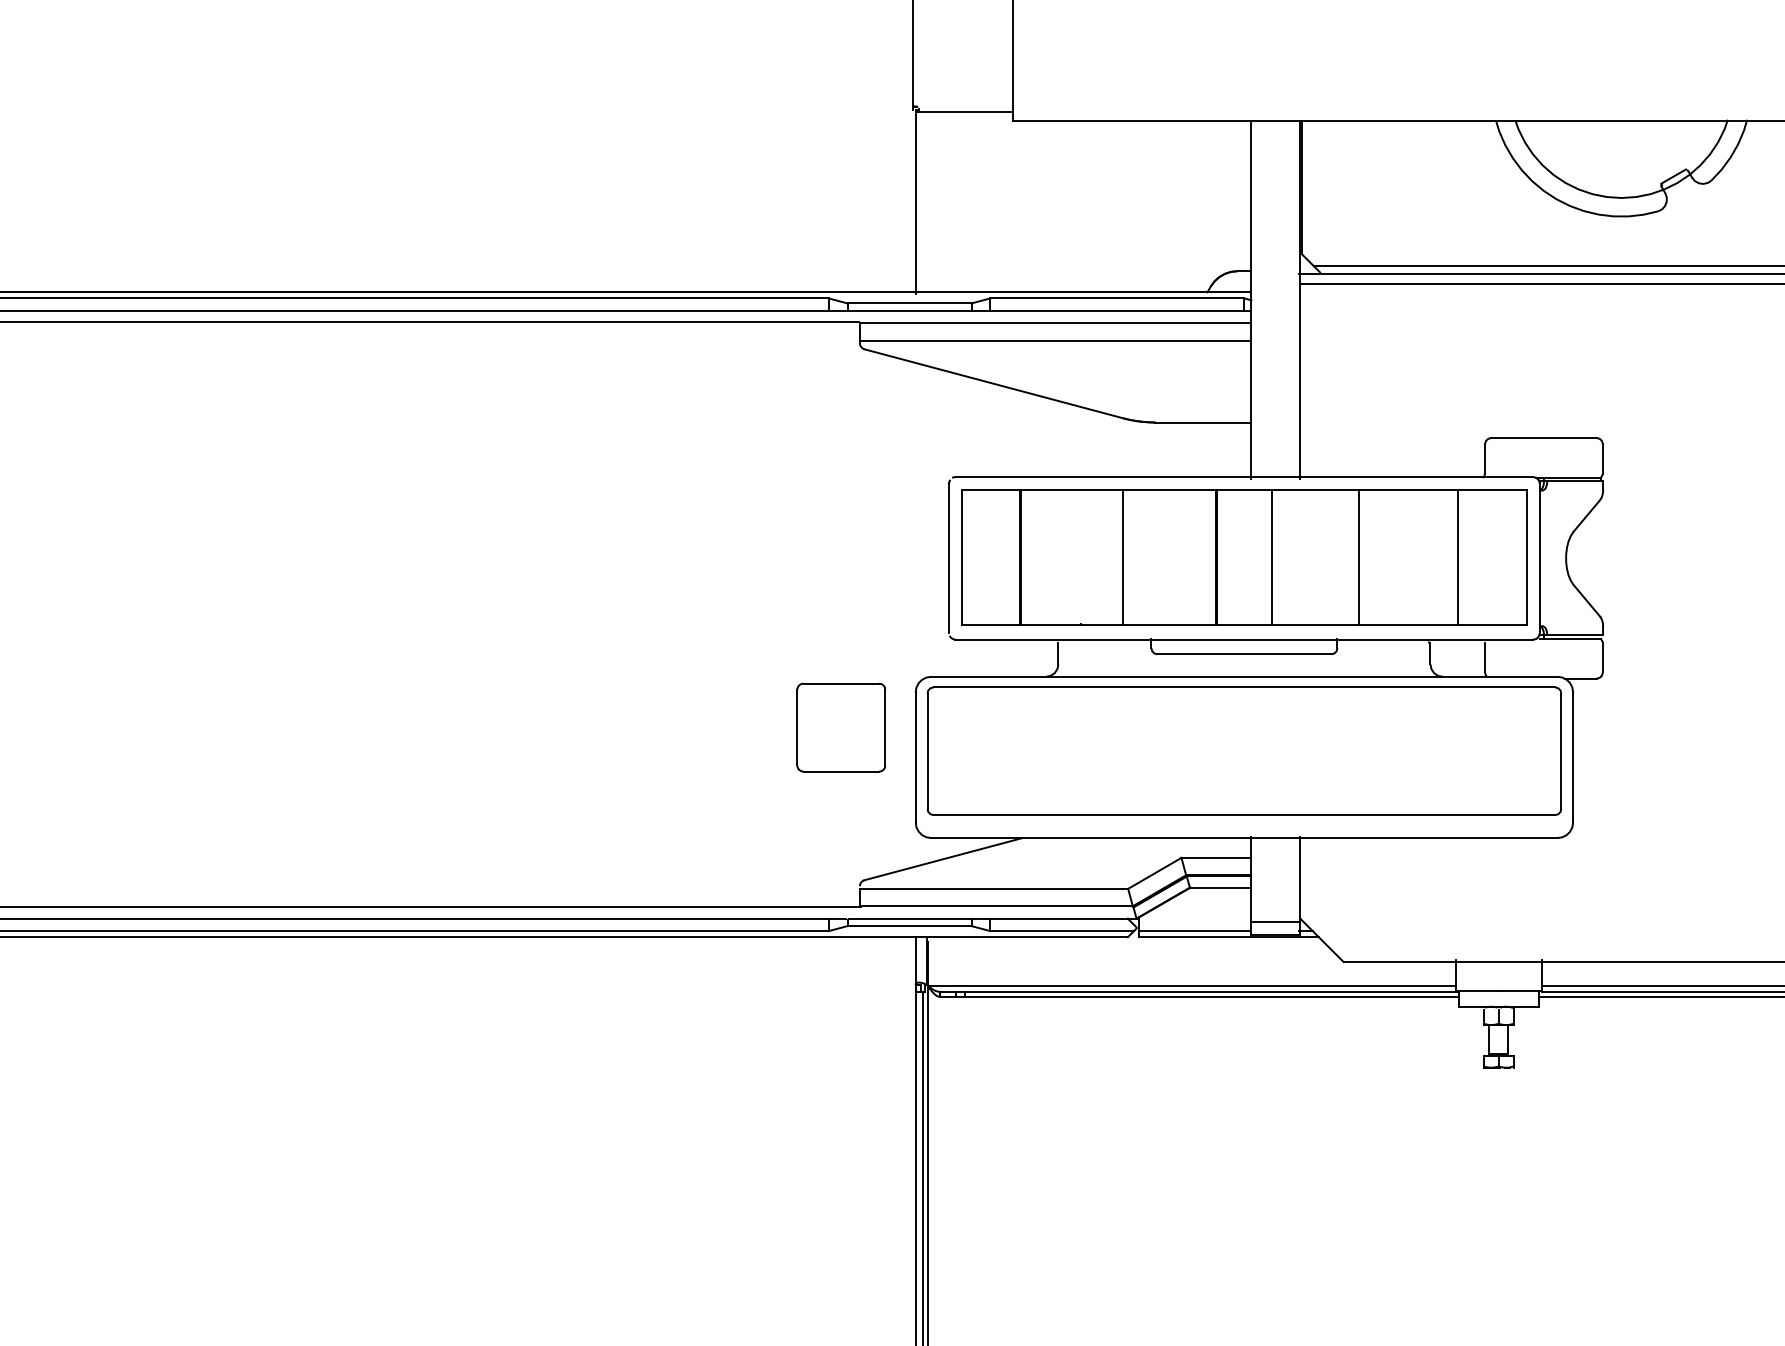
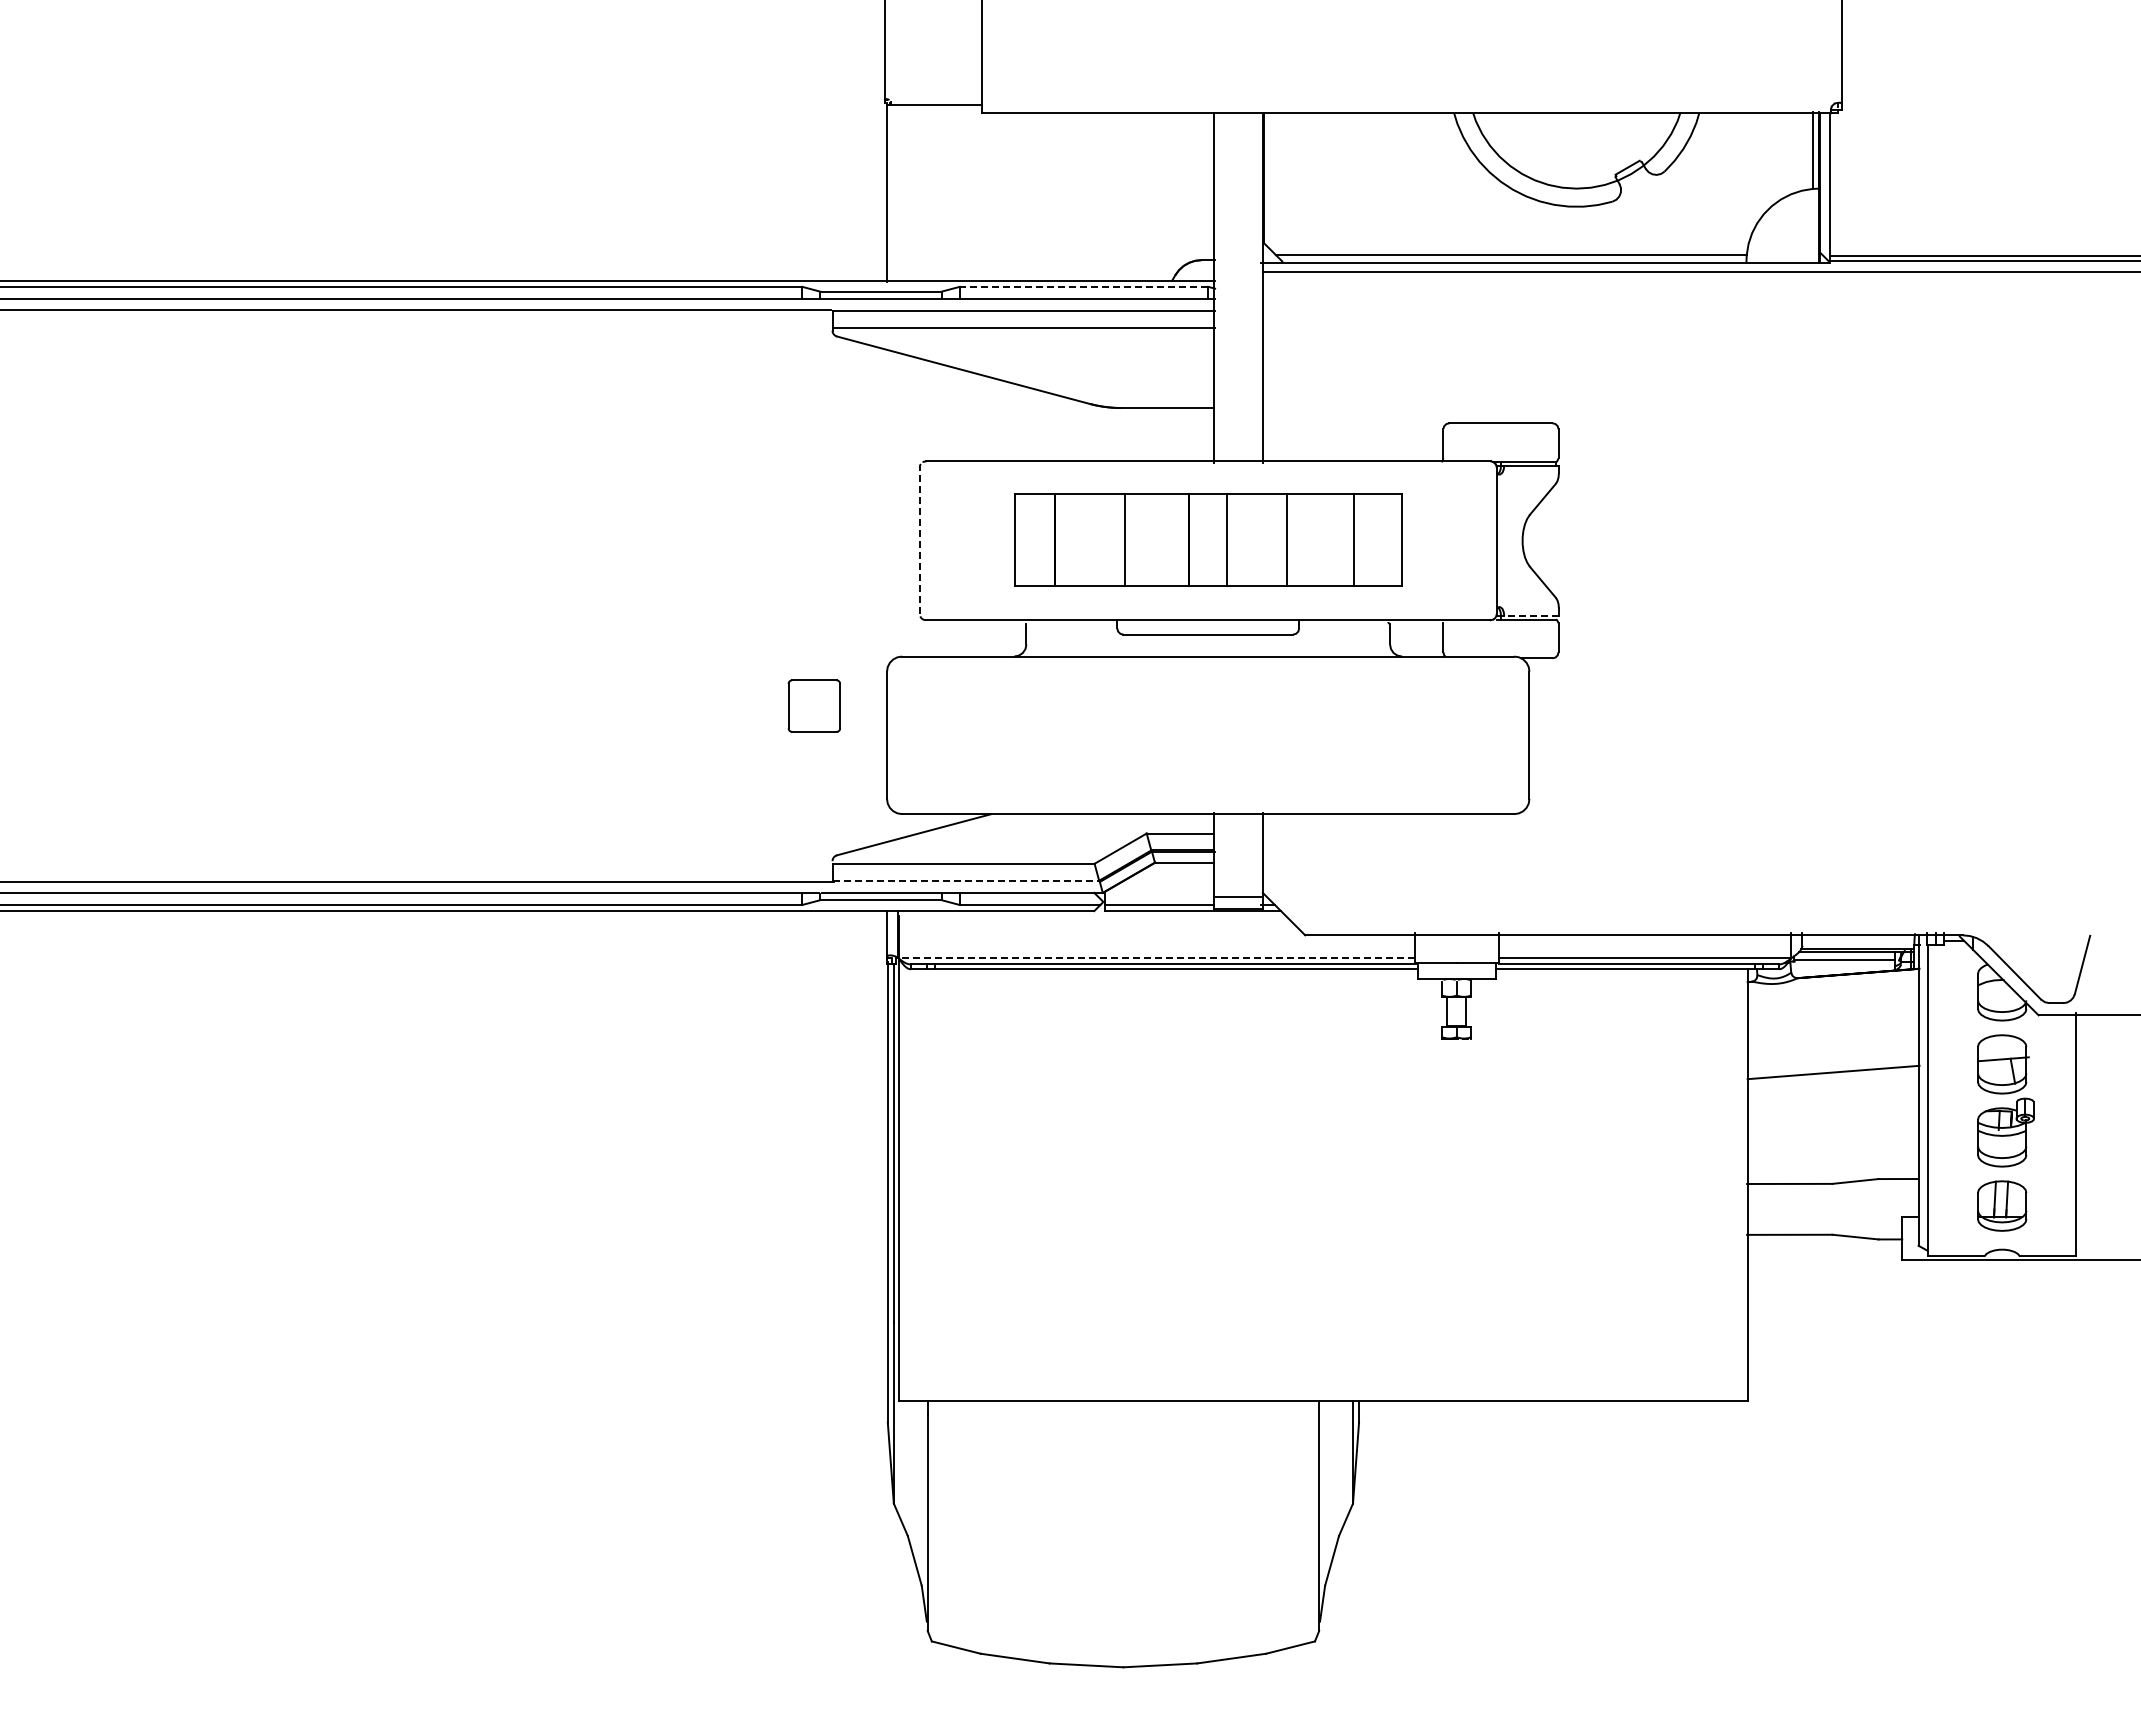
line: (1116, 298) -> (1083, 286), solid -> dashed
part: (1244, 557) -> (1208, 539), size x0.7
line: (948, 558) -> (919, 540), solid -> dashed
line: (1575, 634) -> (1531, 615), solid -> dashed
part: (841, 726) -> (814, 705), size x0.6
part: (1243, 751) -> (1207, 729), removed
line: (997, 905) -> (966, 880), solid -> dashed
line: (1191, 985) -> (1156, 958), solid -> dashed

